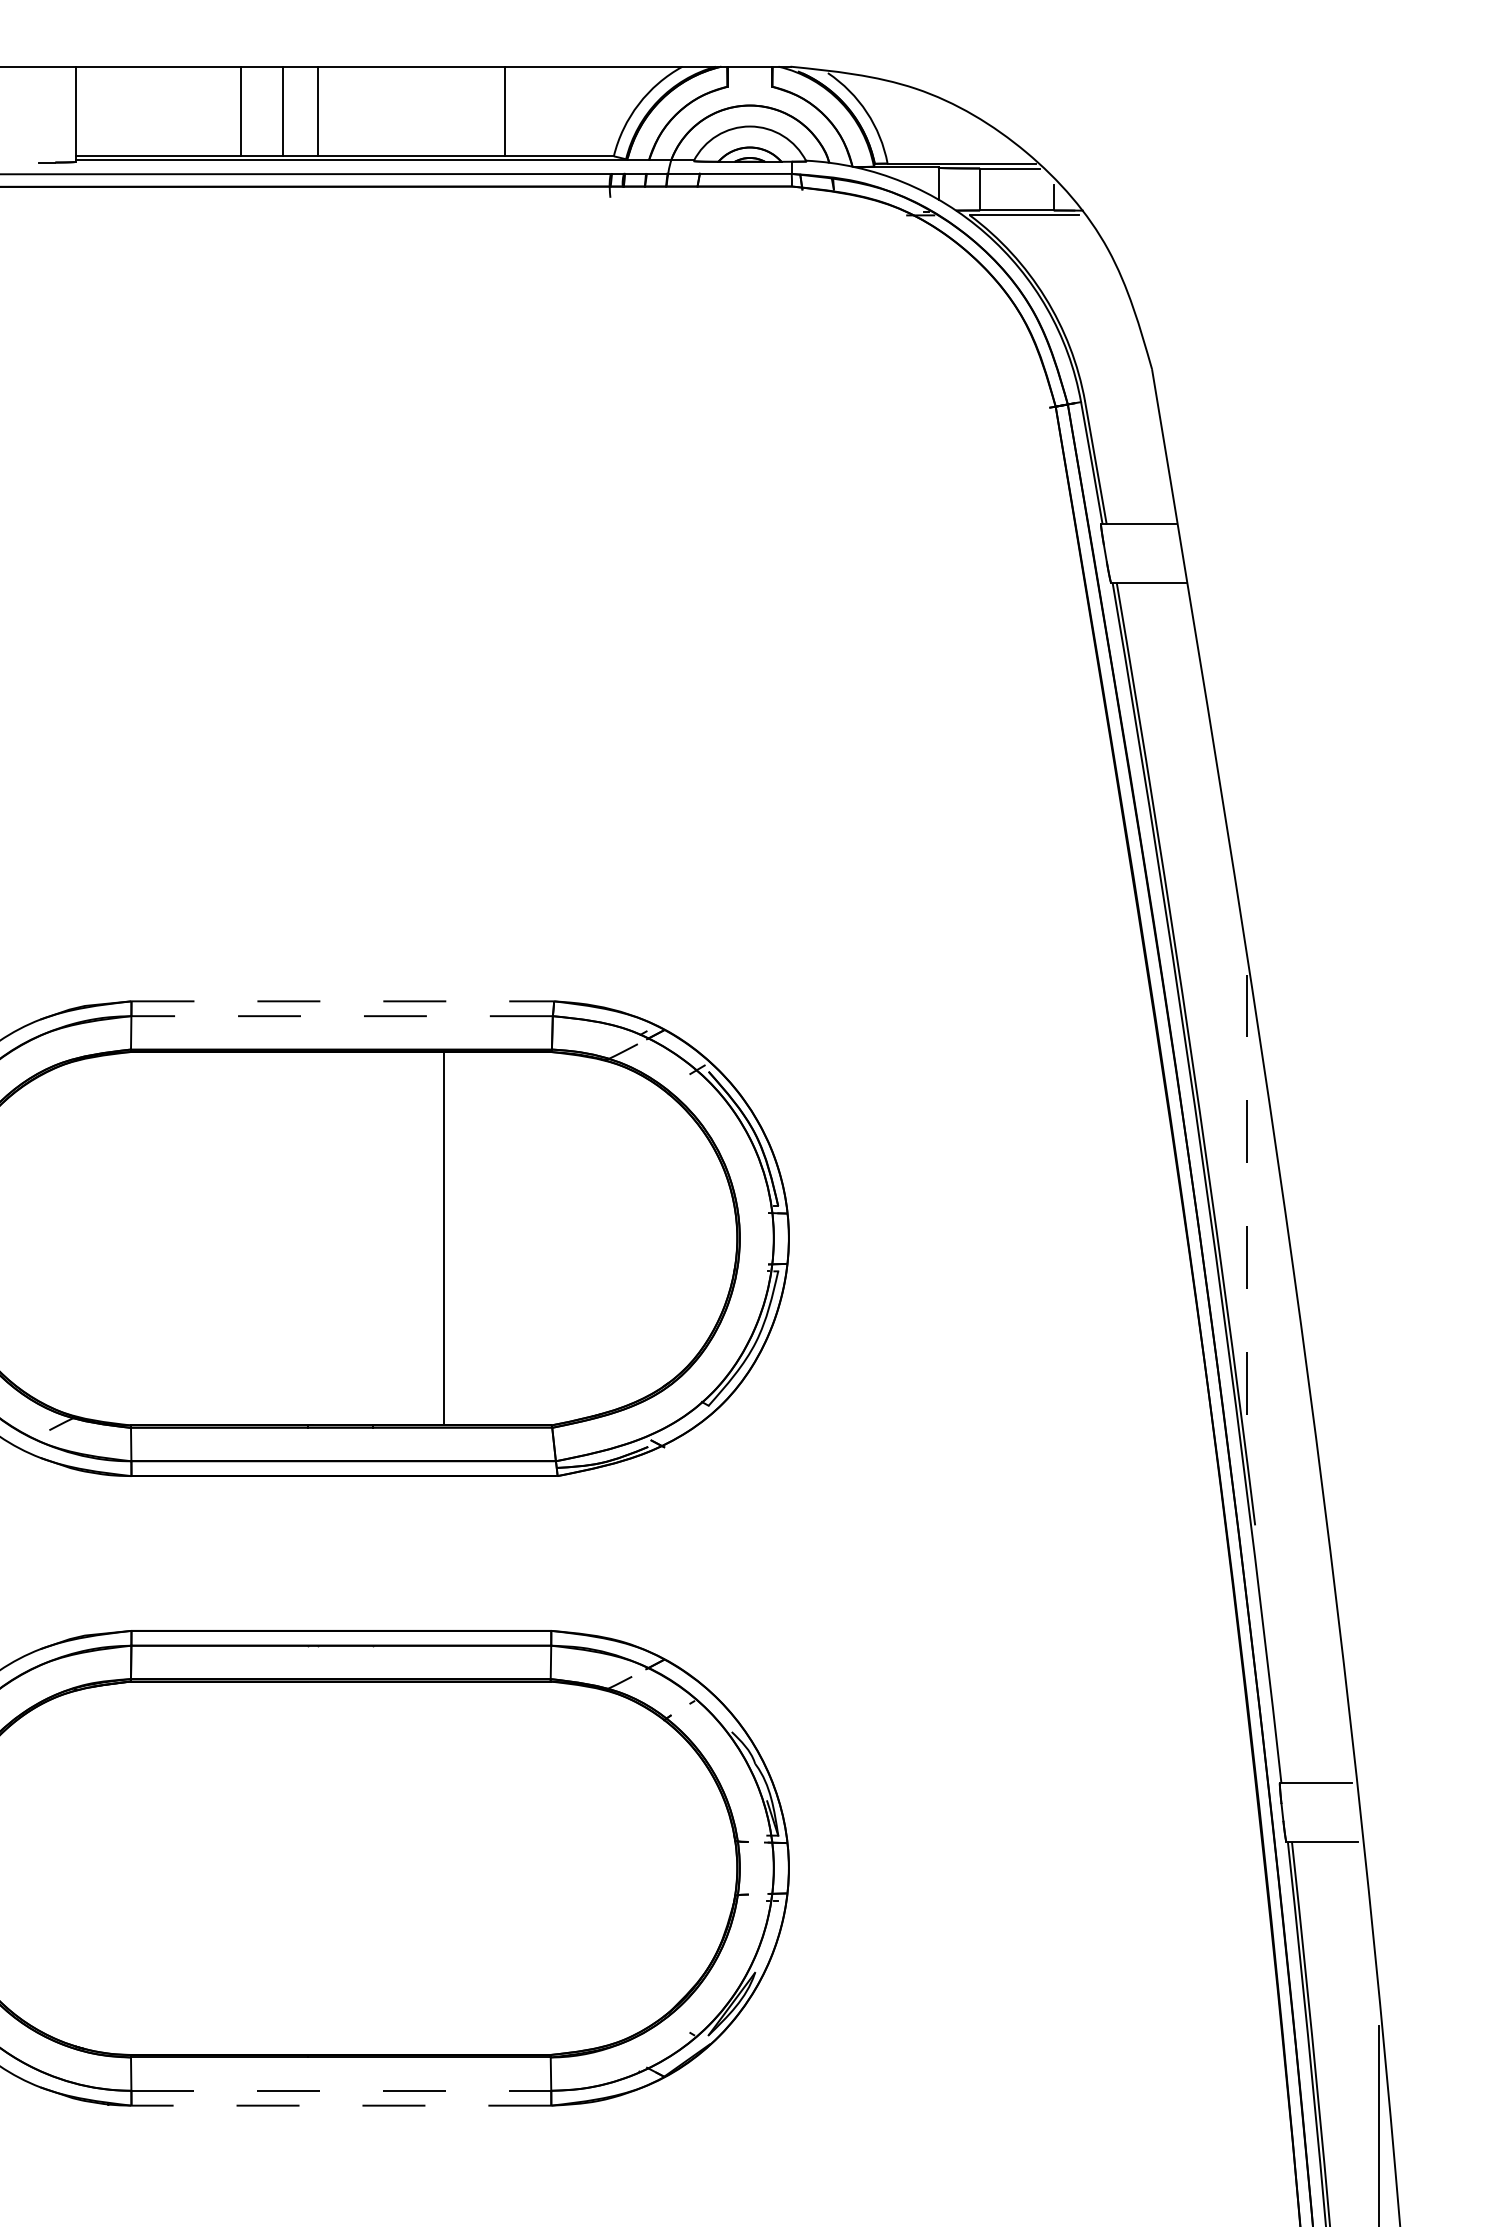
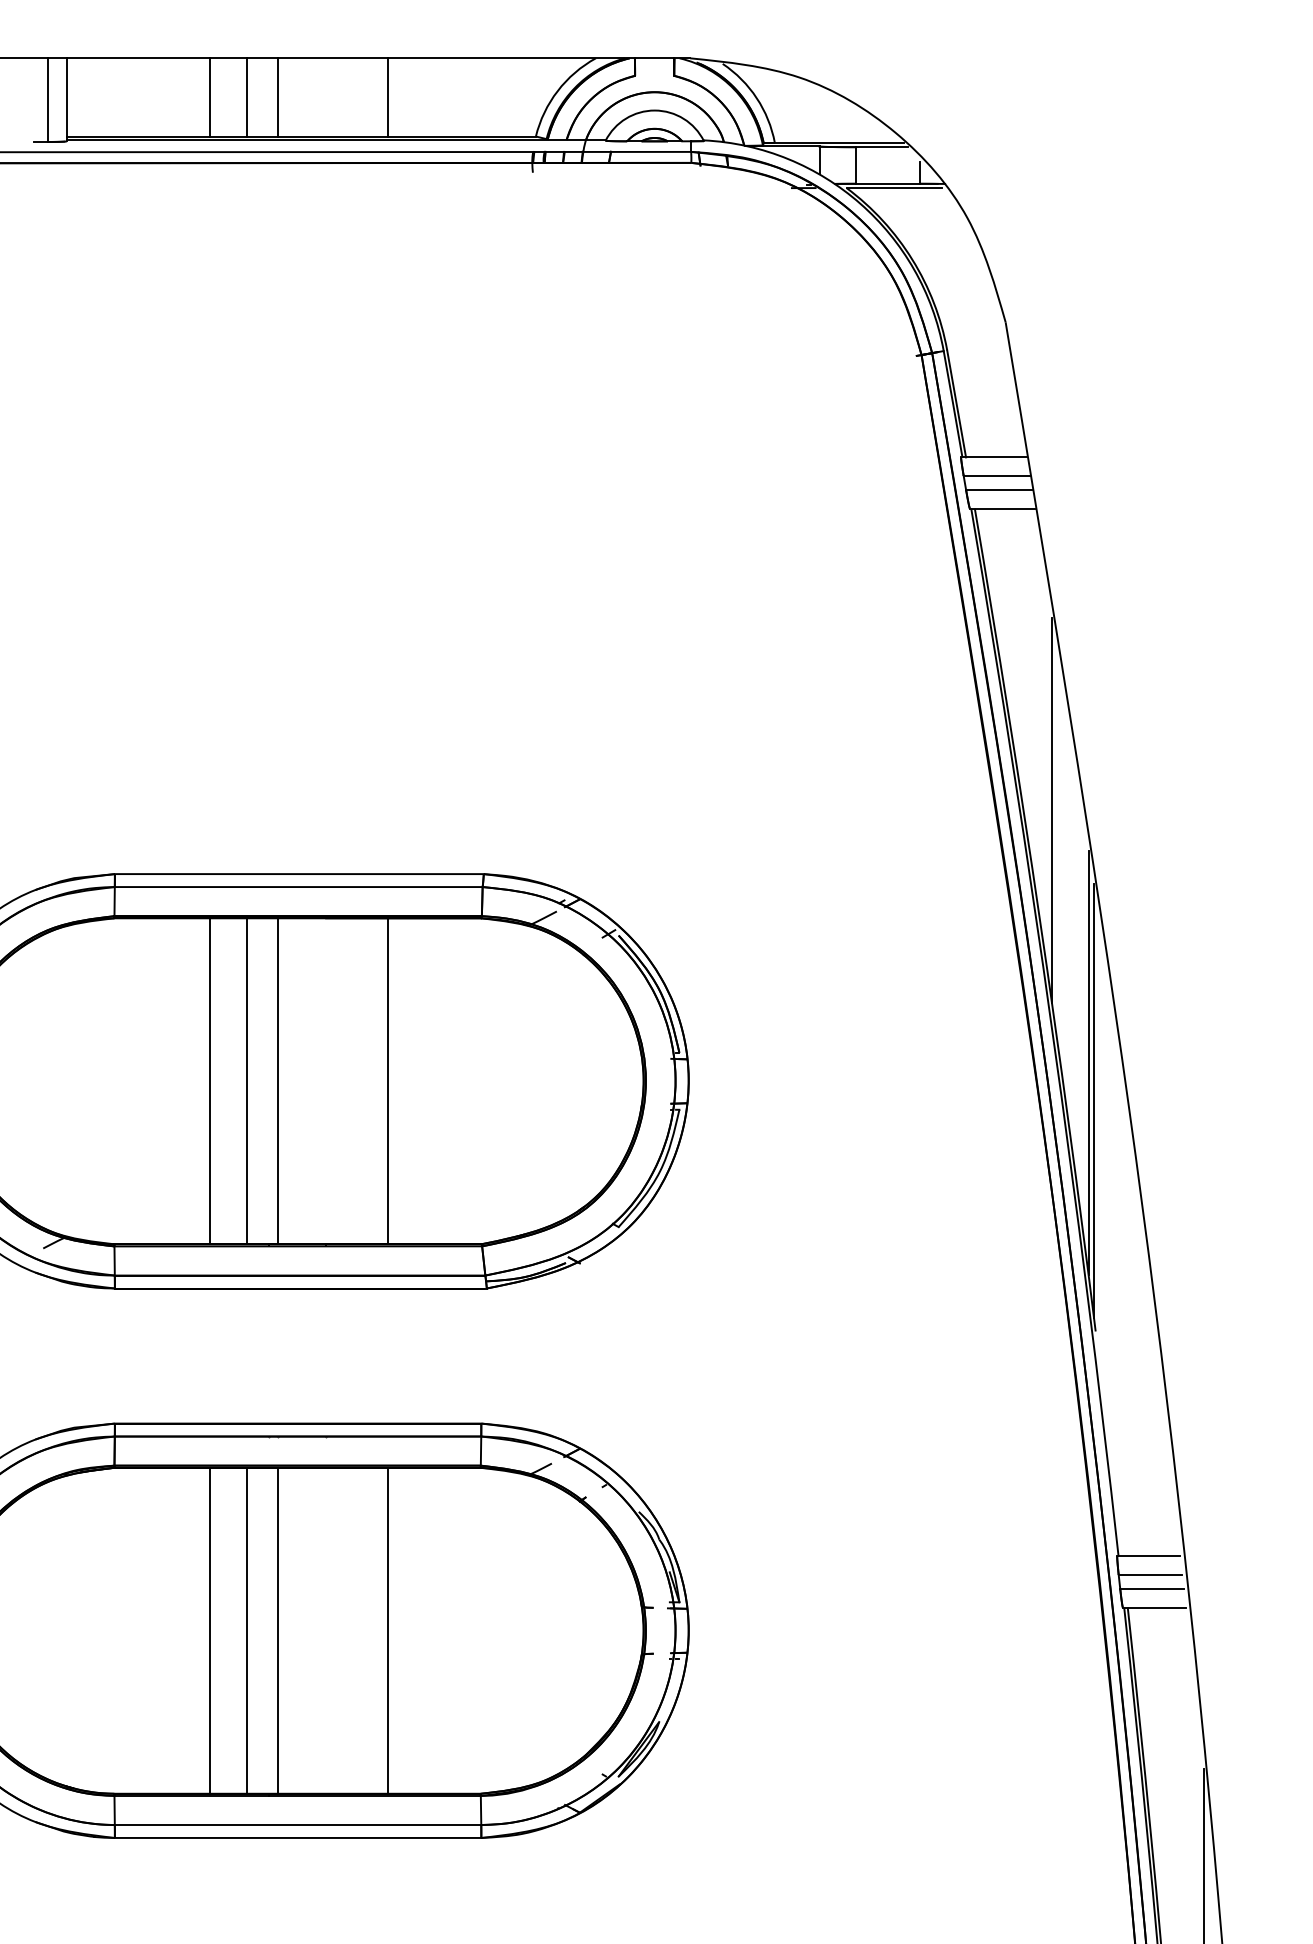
line: (504, 111) -> (387, 97), moved
line: (55, 113) -> (48, 99), added
line: (1141, 544) -> (996, 475), added
line: (1144, 561) -> (999, 490), added
line: (1205, 928) -> (1052, 810), added
line: (342, 1001) -> (299, 874), dashed -> solid
line: (341, 1016) -> (298, 887), dashed -> solid
line: (1246, 1218) -> (1088, 1063), dashed -> solid
line: (241, 1238) -> (210, 1081), added
line: (282, 1238) -> (246, 1081), added
line: (317, 1238) -> (277, 1081), added
line: (1252, 1260) -> (1093, 1100), added
line: (1316, 1803) -> (1149, 1574), added
line: (1319, 1820) -> (1151, 1589), added
line: (241, 1867) -> (210, 1630), added
line: (282, 1867) -> (246, 1630), added
line: (317, 1867) -> (277, 1630), added
line: (443, 1867) -> (387, 1630), added
line: (341, 2091) -> (298, 1825), dashed -> solid
line: (340, 2105) -> (297, 1837), dashed -> solid

